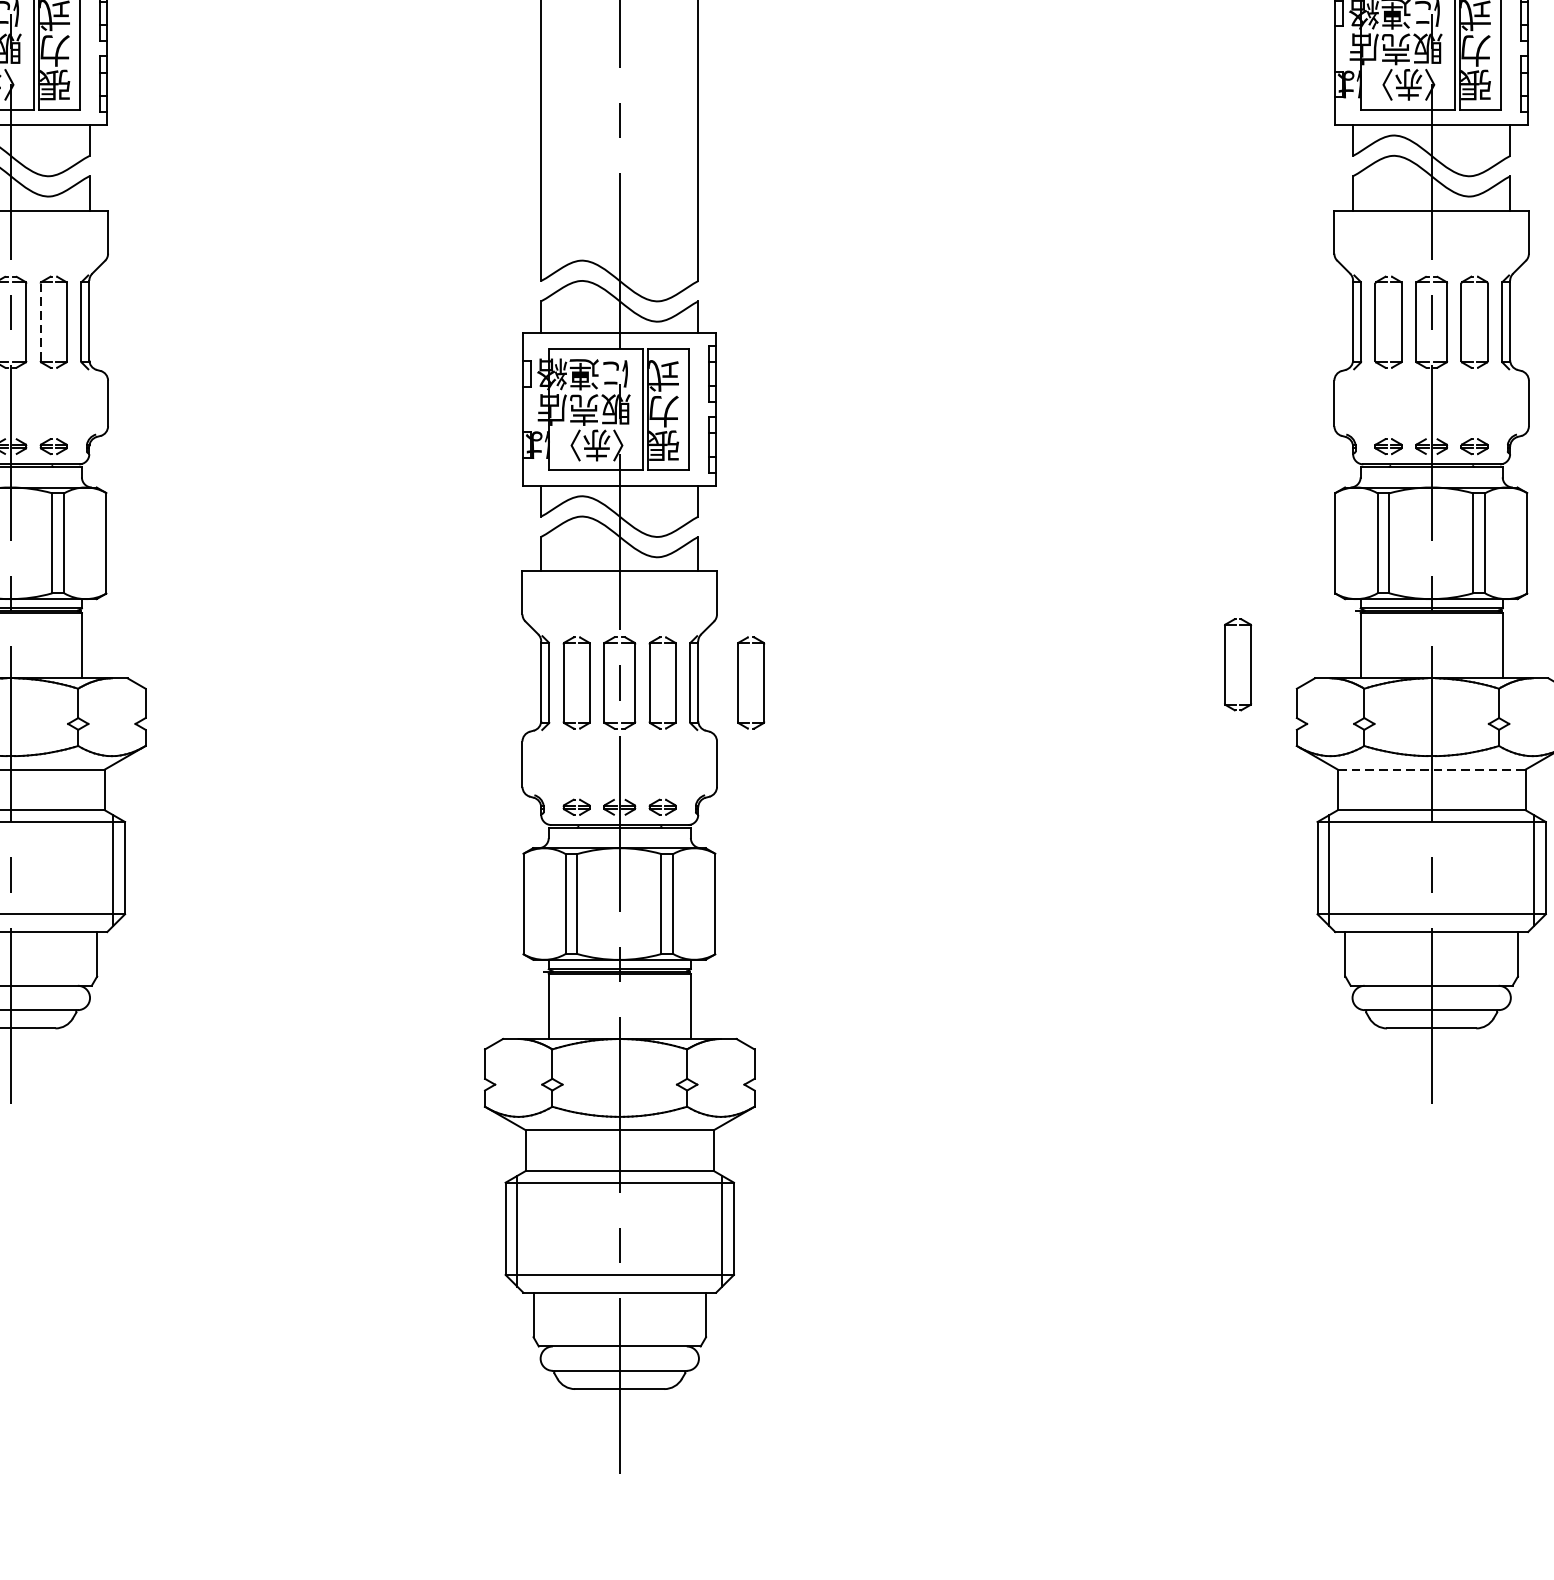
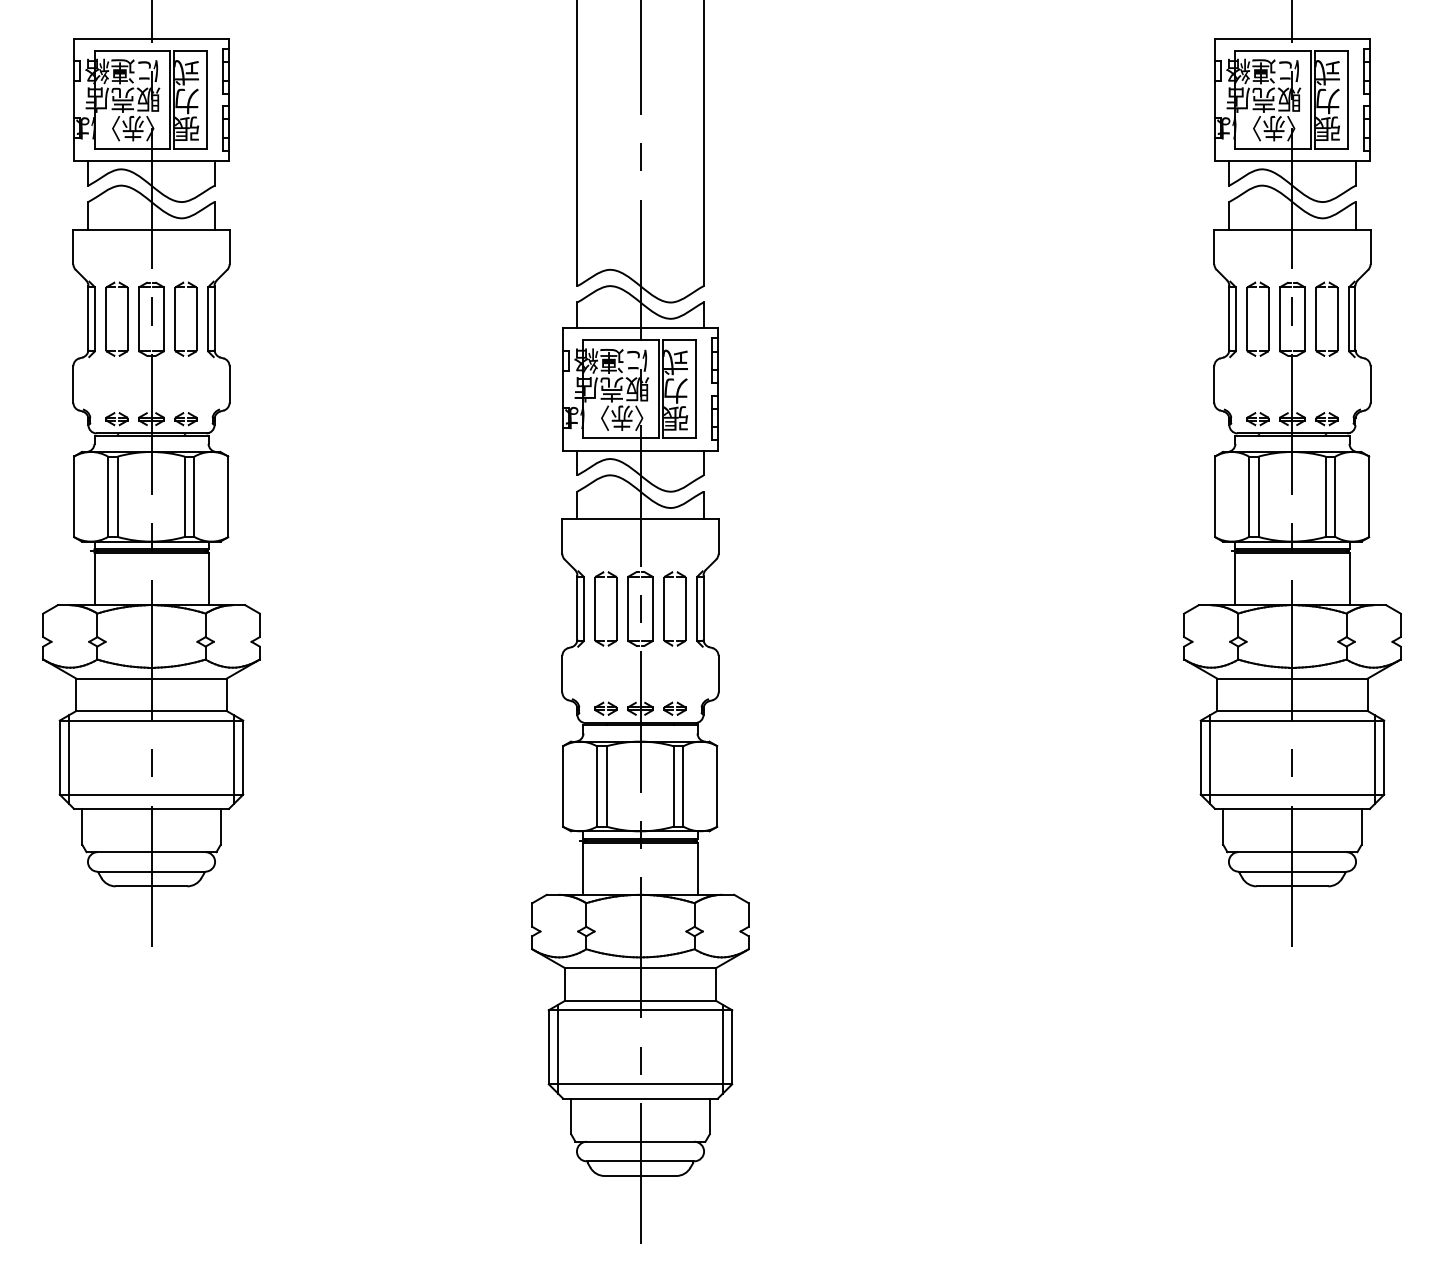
line: (40, 322) -> (175, 319), dashed -> solid
part: (1224, 663) -> (1126, 593), removed
part: (738, 682) -> (735, 608), removed
line: (1431, 769) -> (1292, 678), dashed -> solid

